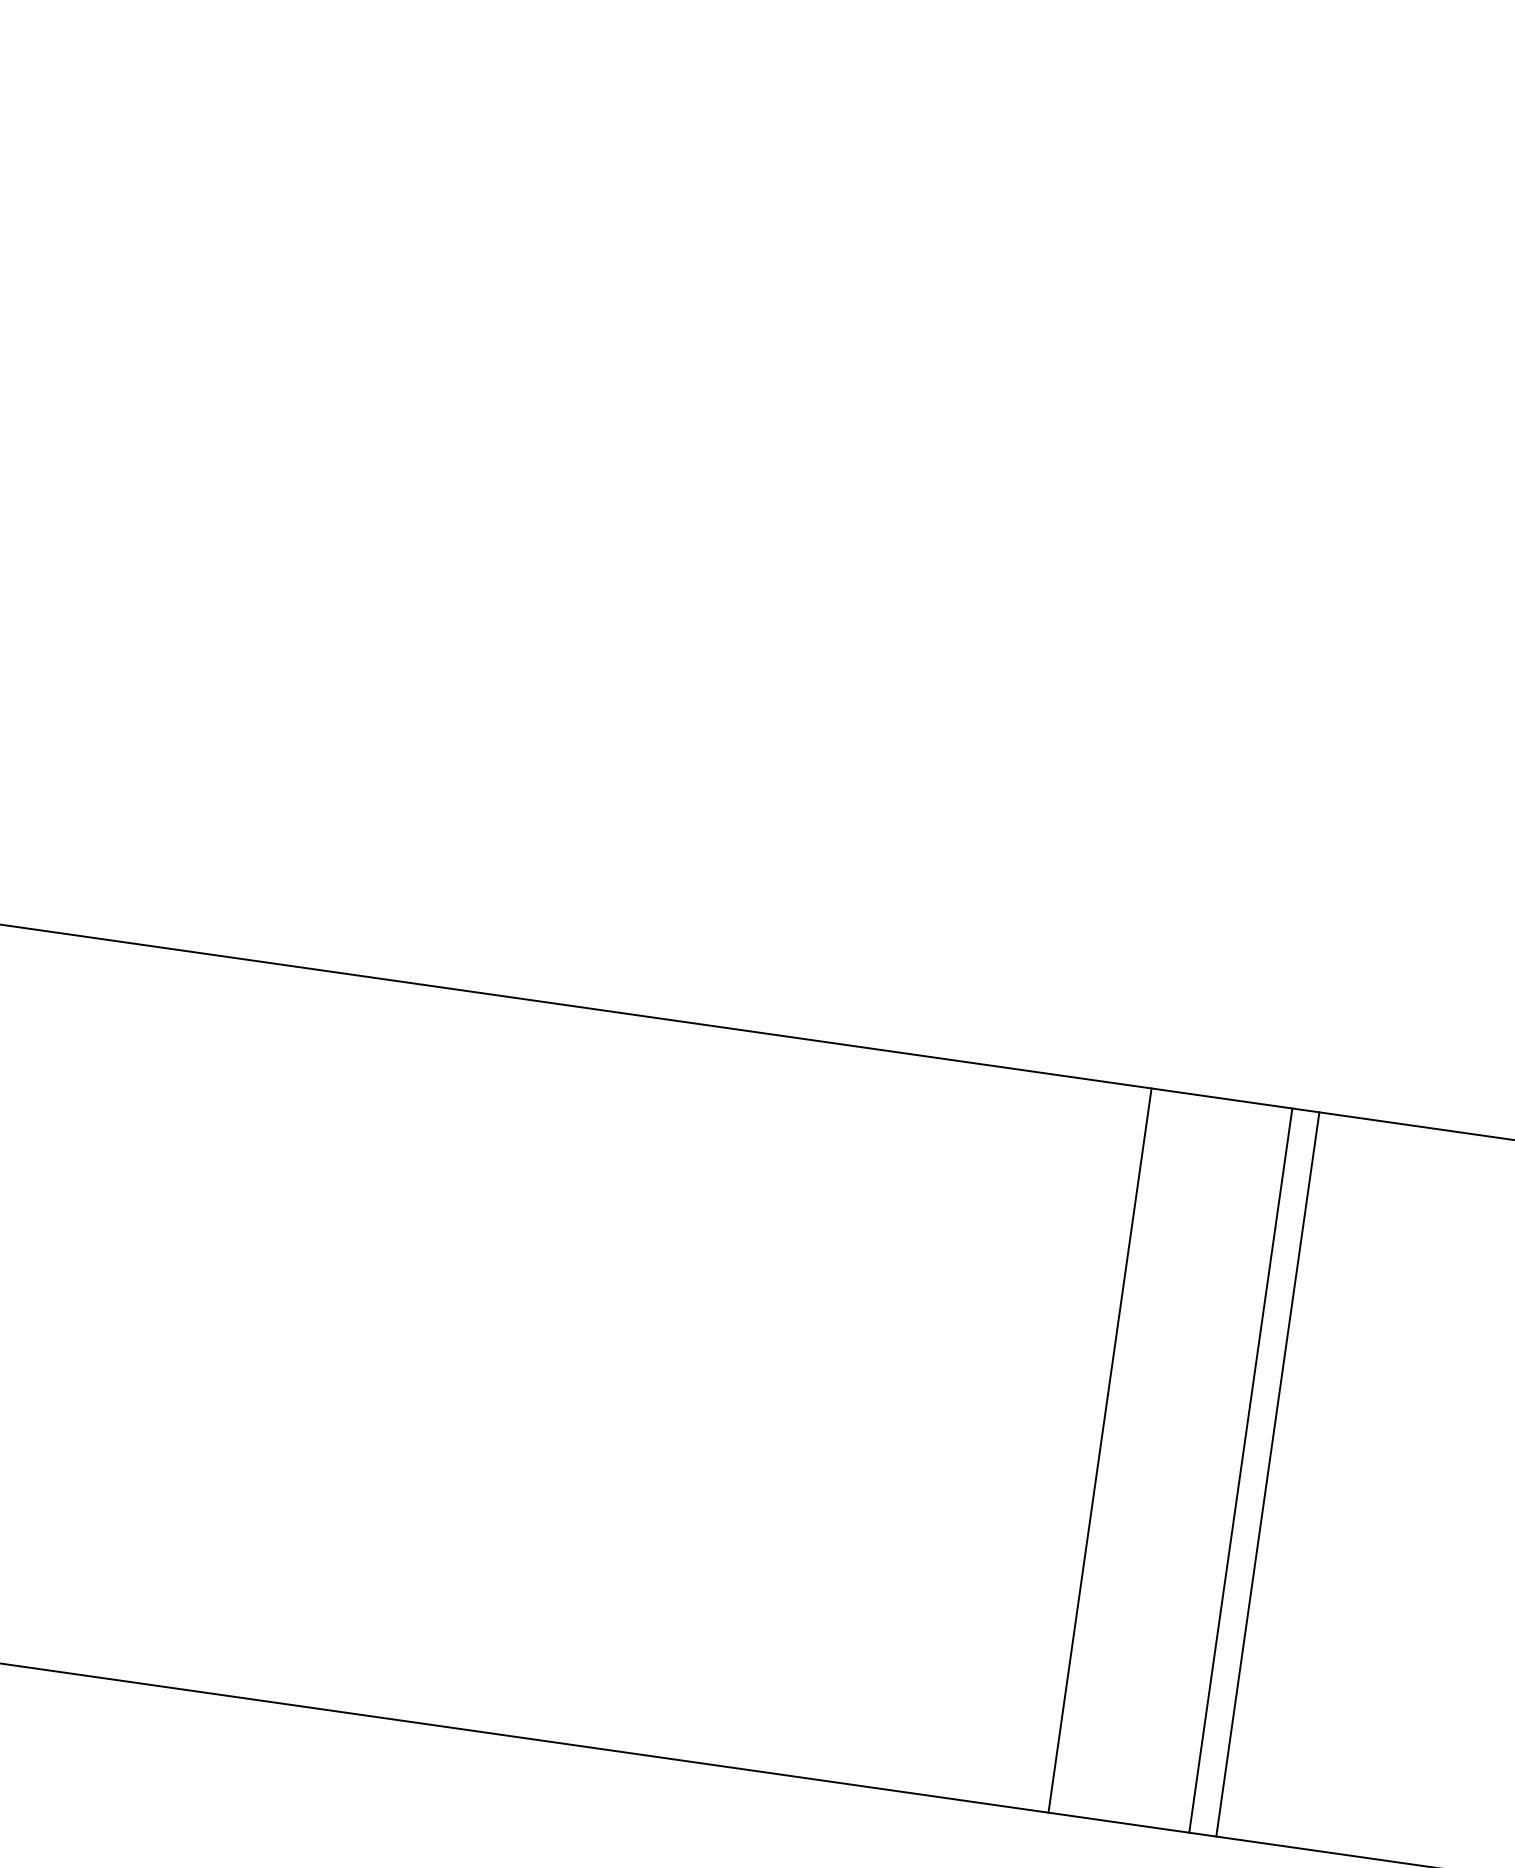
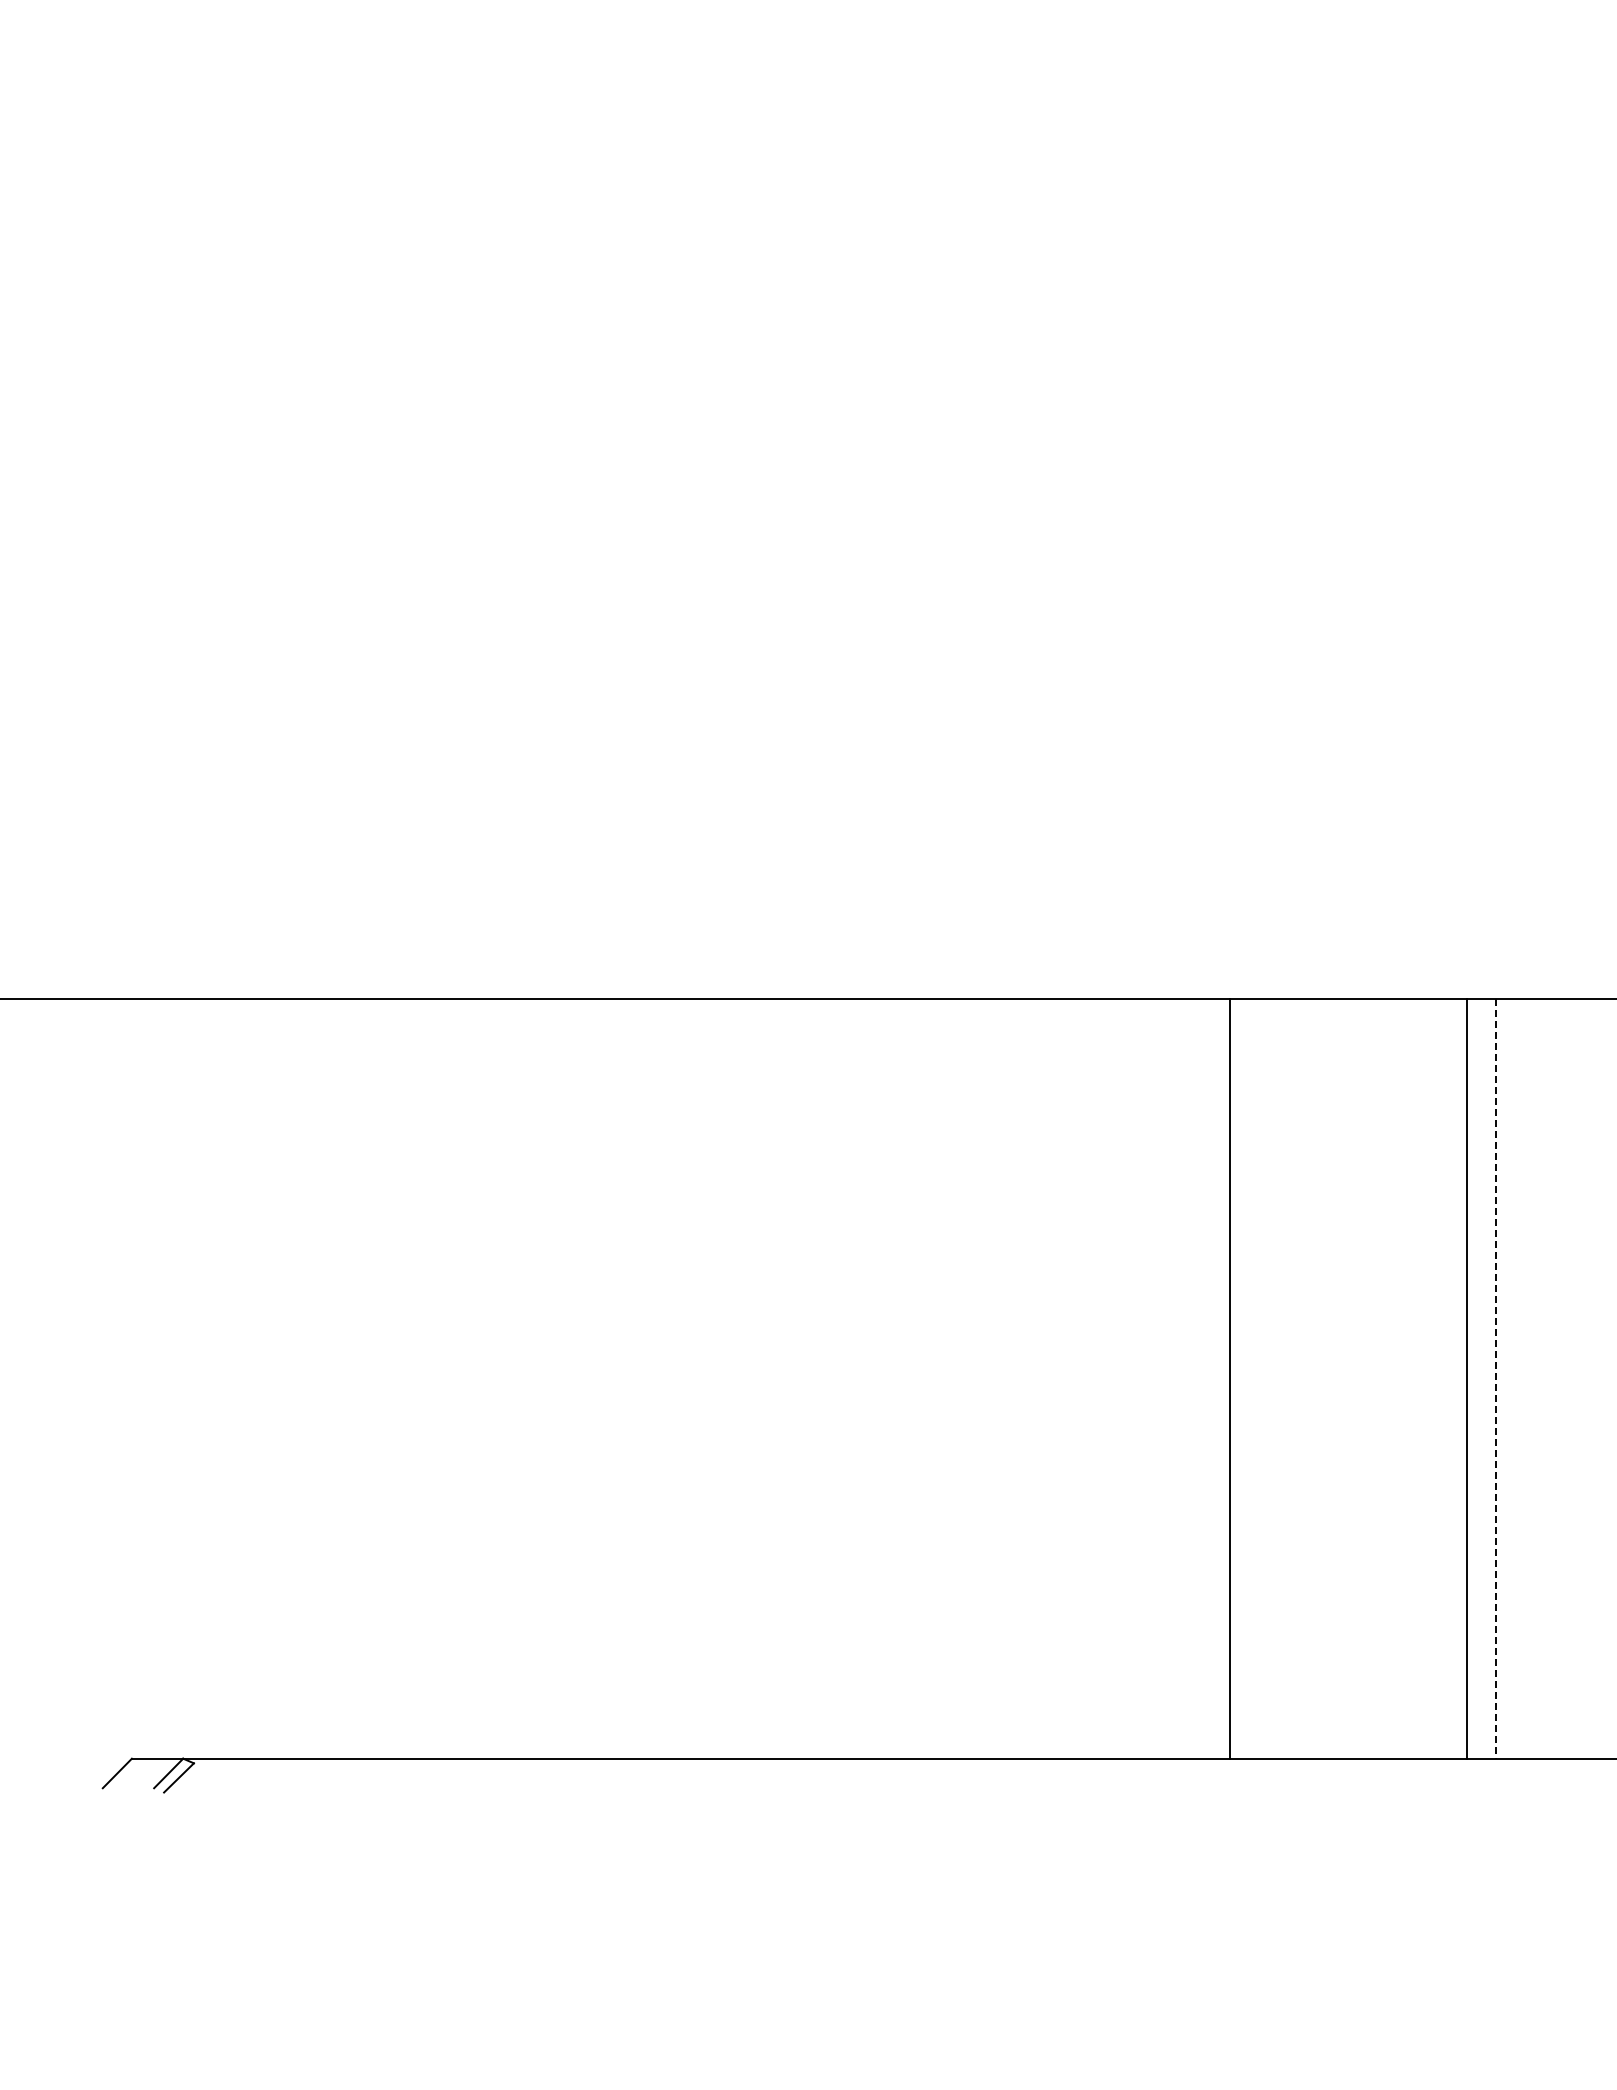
line: (1100, 1450) -> (1229, 1378), moved
line: (1267, 1474) -> (1495, 1378), solid -> dashed

